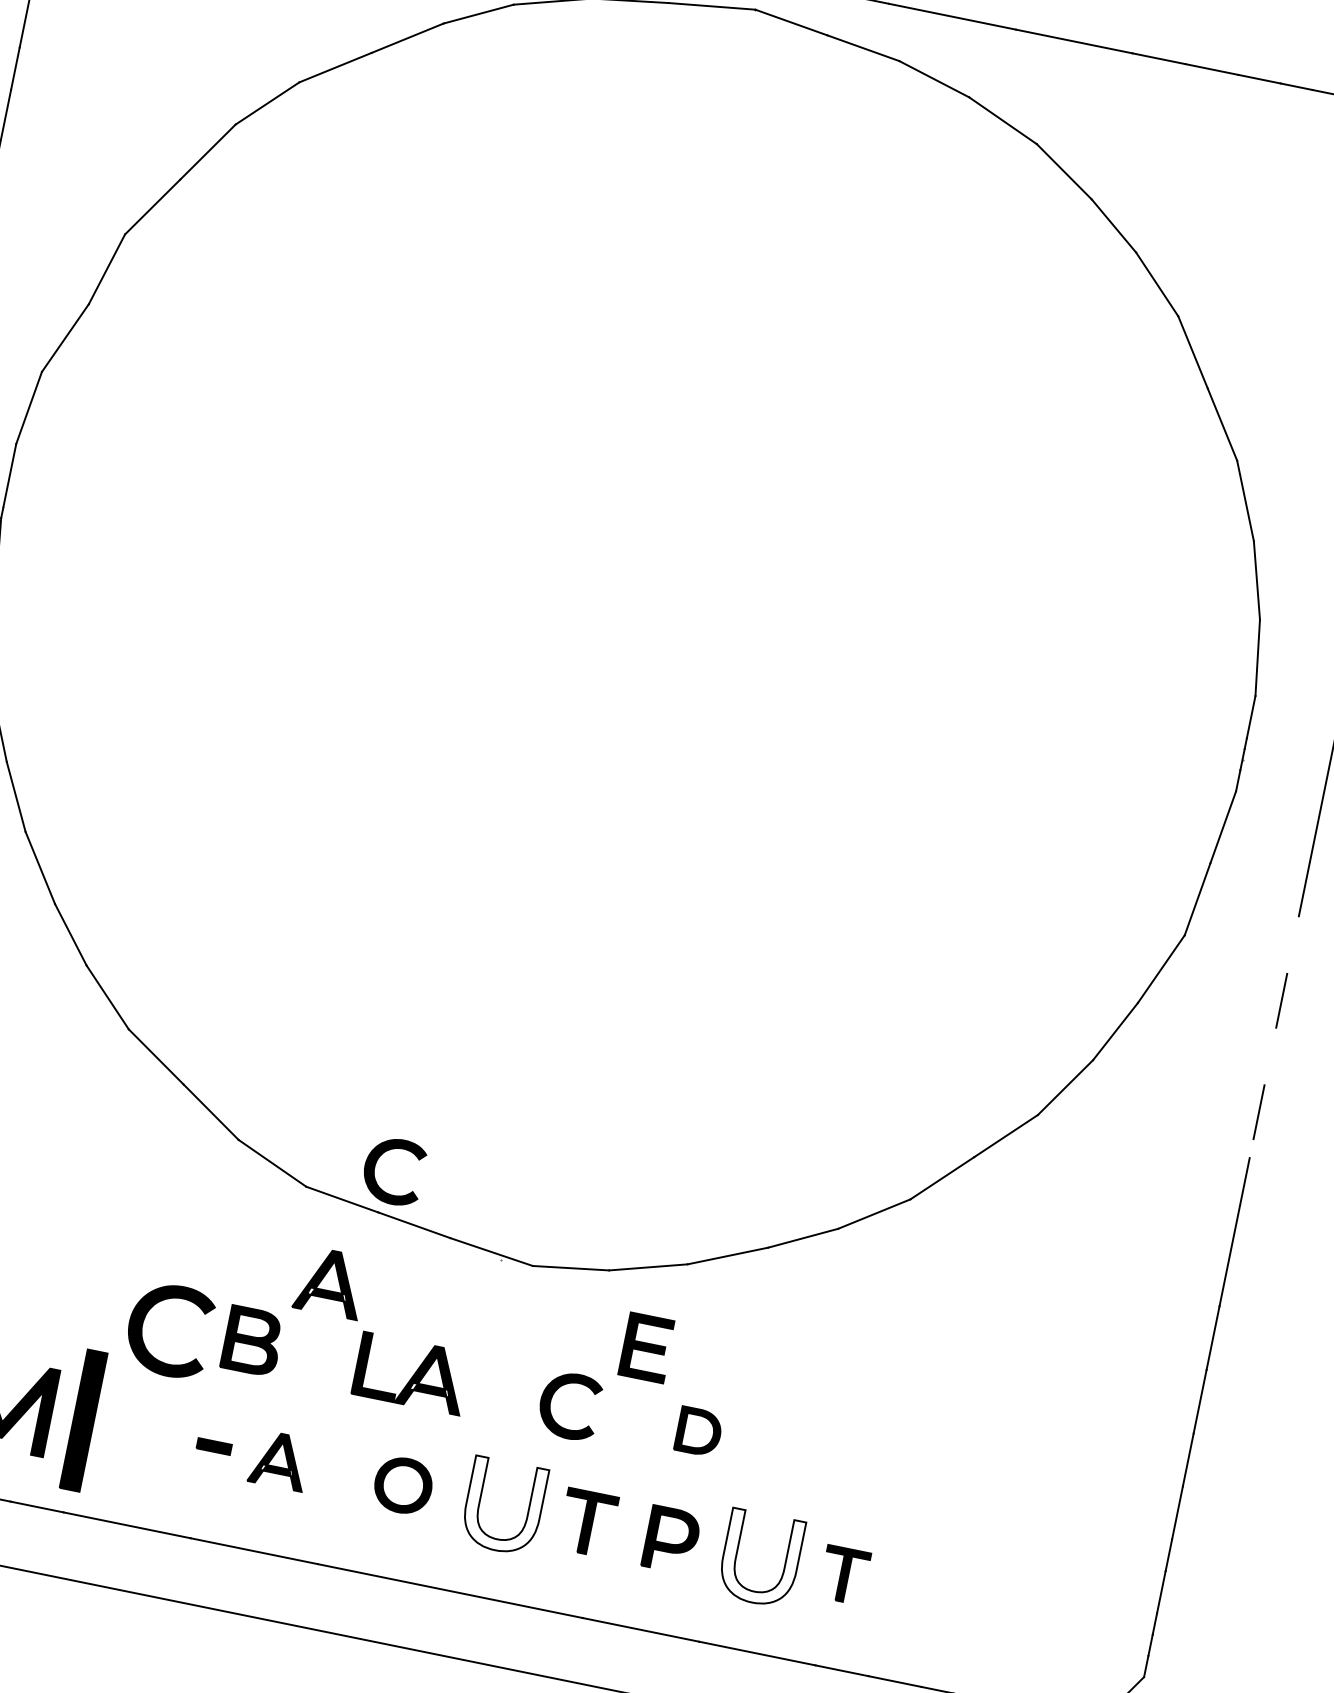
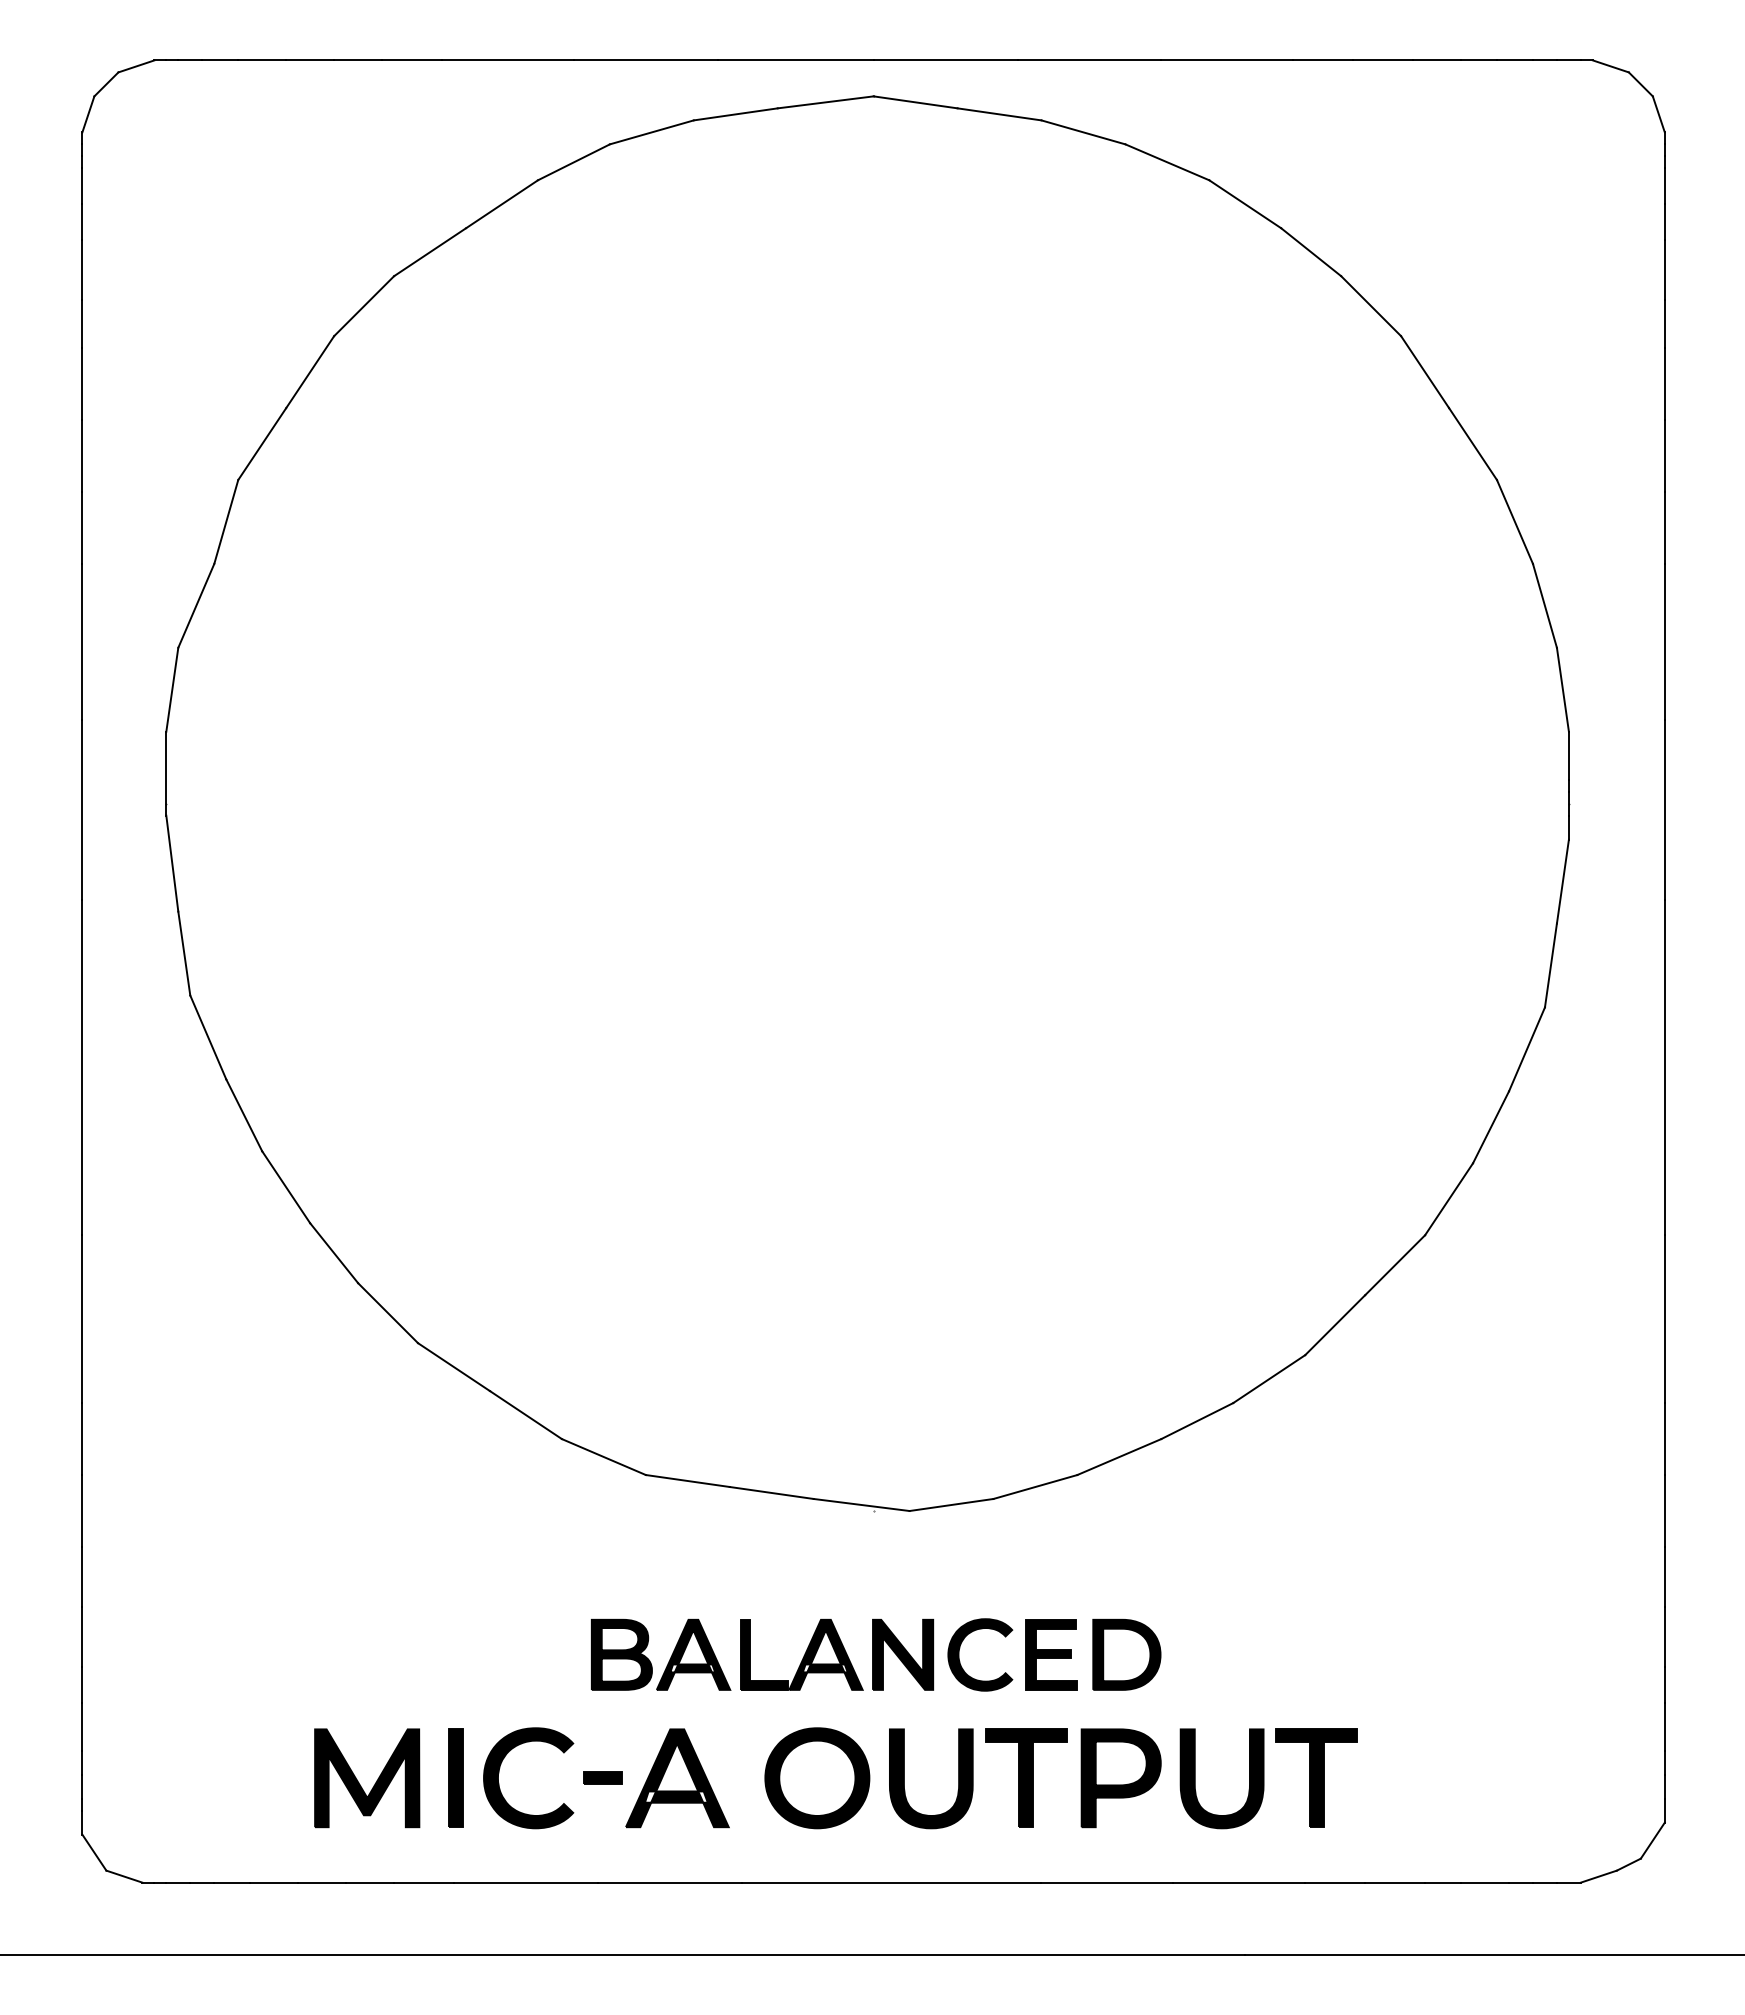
line: (1279, 1009) -> (1664, 1067), dashed -> solid
part: (377, 1162) -> (717, 1432), removed
part: (330, 1282) -> (693, 1654), moved
part: (144, 1320) -> (499, 1773), moved
part: (646, 1347) -> (1051, 1654), moved
part: (501, 1391) -> (903, 1654), added
part: (83, 1419) -> (455, 1777), size x0.62
part: (698, 1431) -> (1126, 1654), size x1.43
part: (279, 1460) -> (677, 1778), size x1.67
part: (403, 1485) -> (817, 1778), size x1.67
fill: (503, 1506) -> (930, 1778), added
part: (588, 1522) -> (1026, 1777), size x1.43
part: (671, 1540) -> (1120, 1778), size x1.43
fill: (760, 1558) -> (1221, 1778), added
part: (844, 1574) -> (1316, 1777), size x1.67

